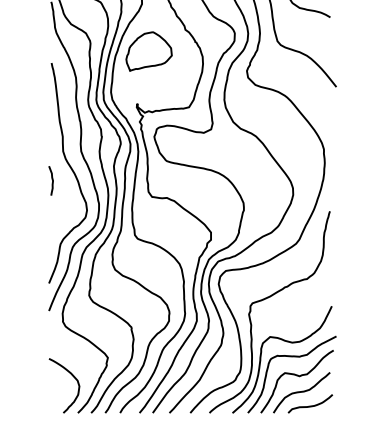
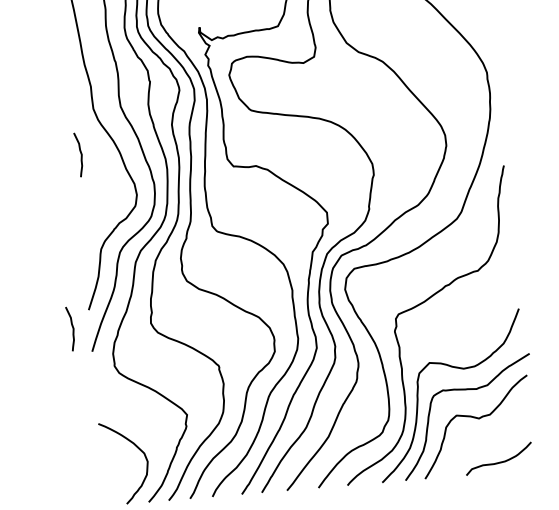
curve: (36, 293) -> (71, 326), added
curve: (301, 392) -> (483, 442), removed

